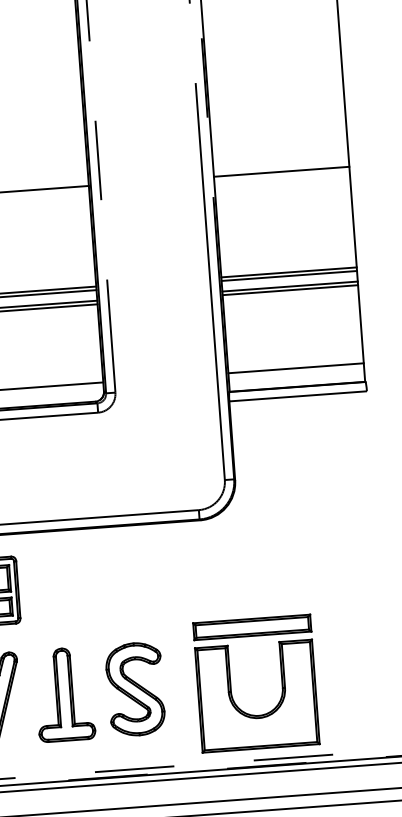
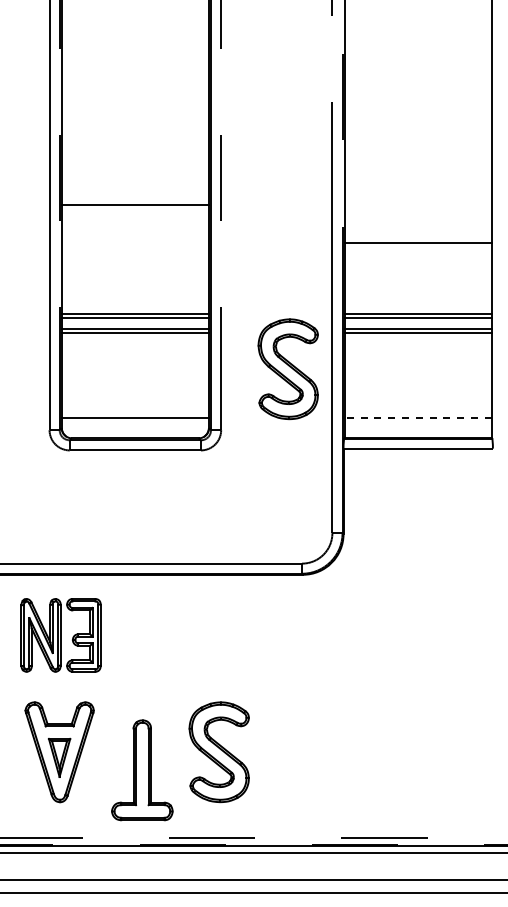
line: (280, 171) -> (417, 242), moved
part: (172, 332) -> (287, 369), added
line: (296, 368) -> (418, 418), solid -> dashed
part: (230, 685) -> (322, 755), removed
part: (64, 694) -> (142, 770), moved

